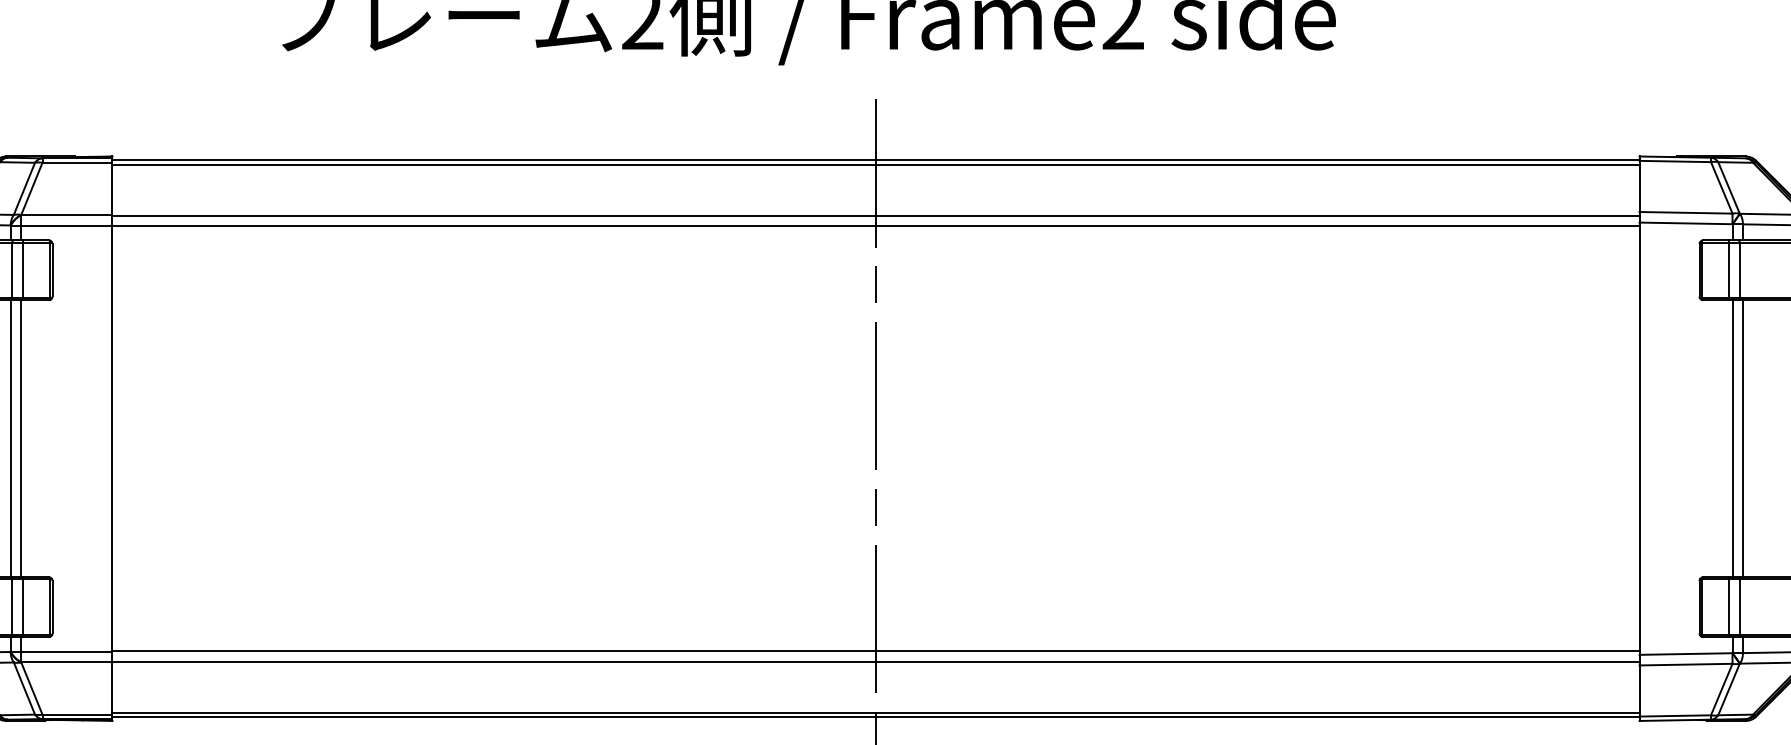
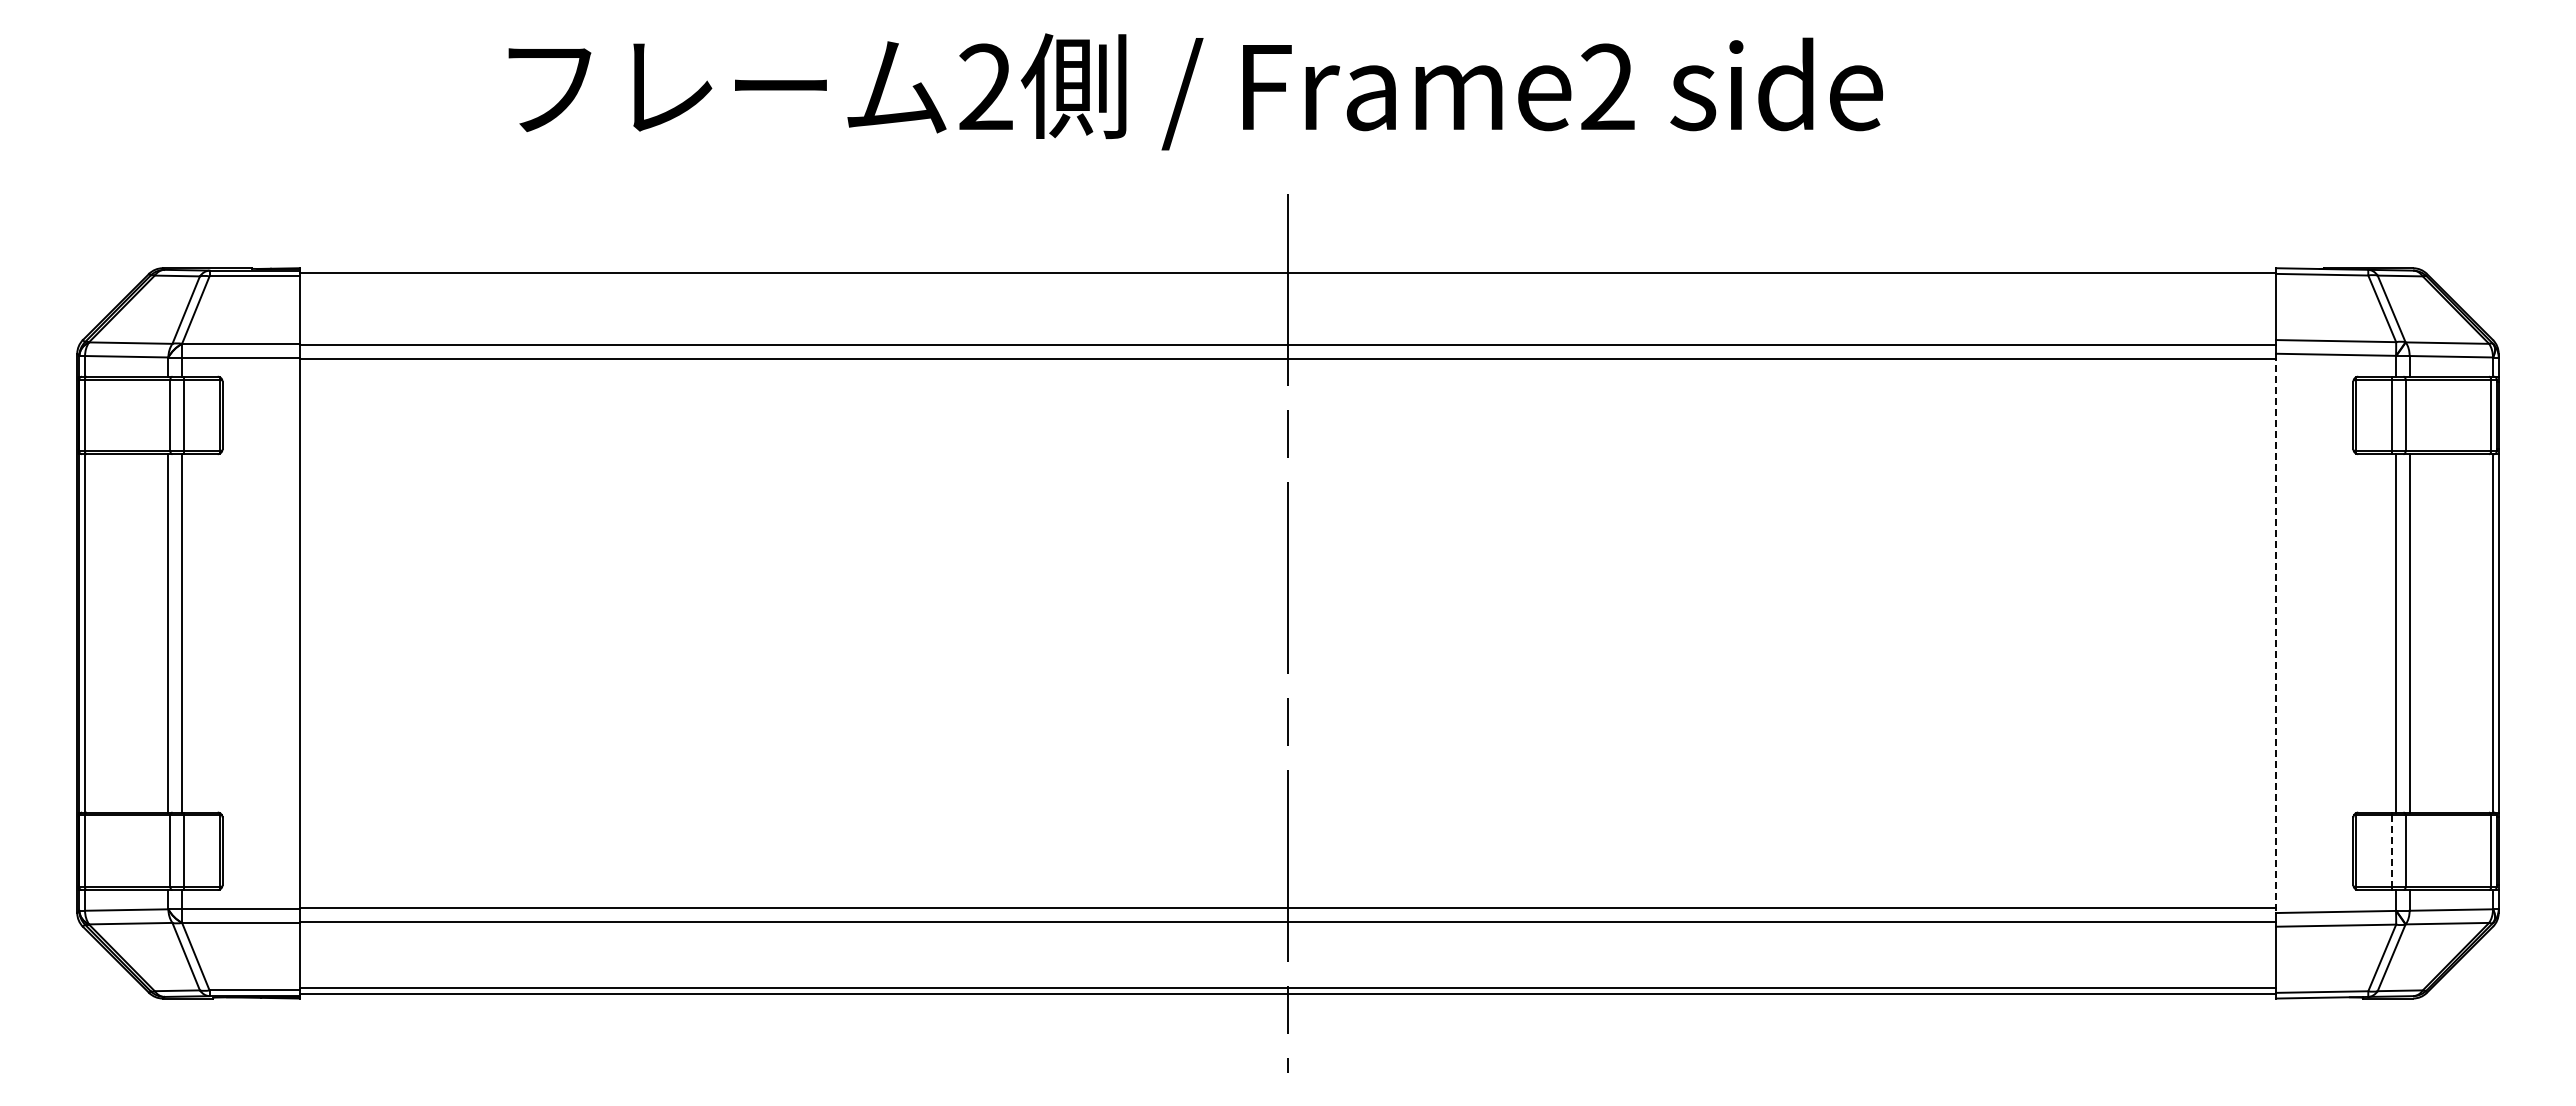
line: (875, 164) -> (1287, 278), removed
line: (1639, 438) -> (2275, 633), solid -> dashed
line: (1728, 607) -> (2391, 851), solid -> dashed

